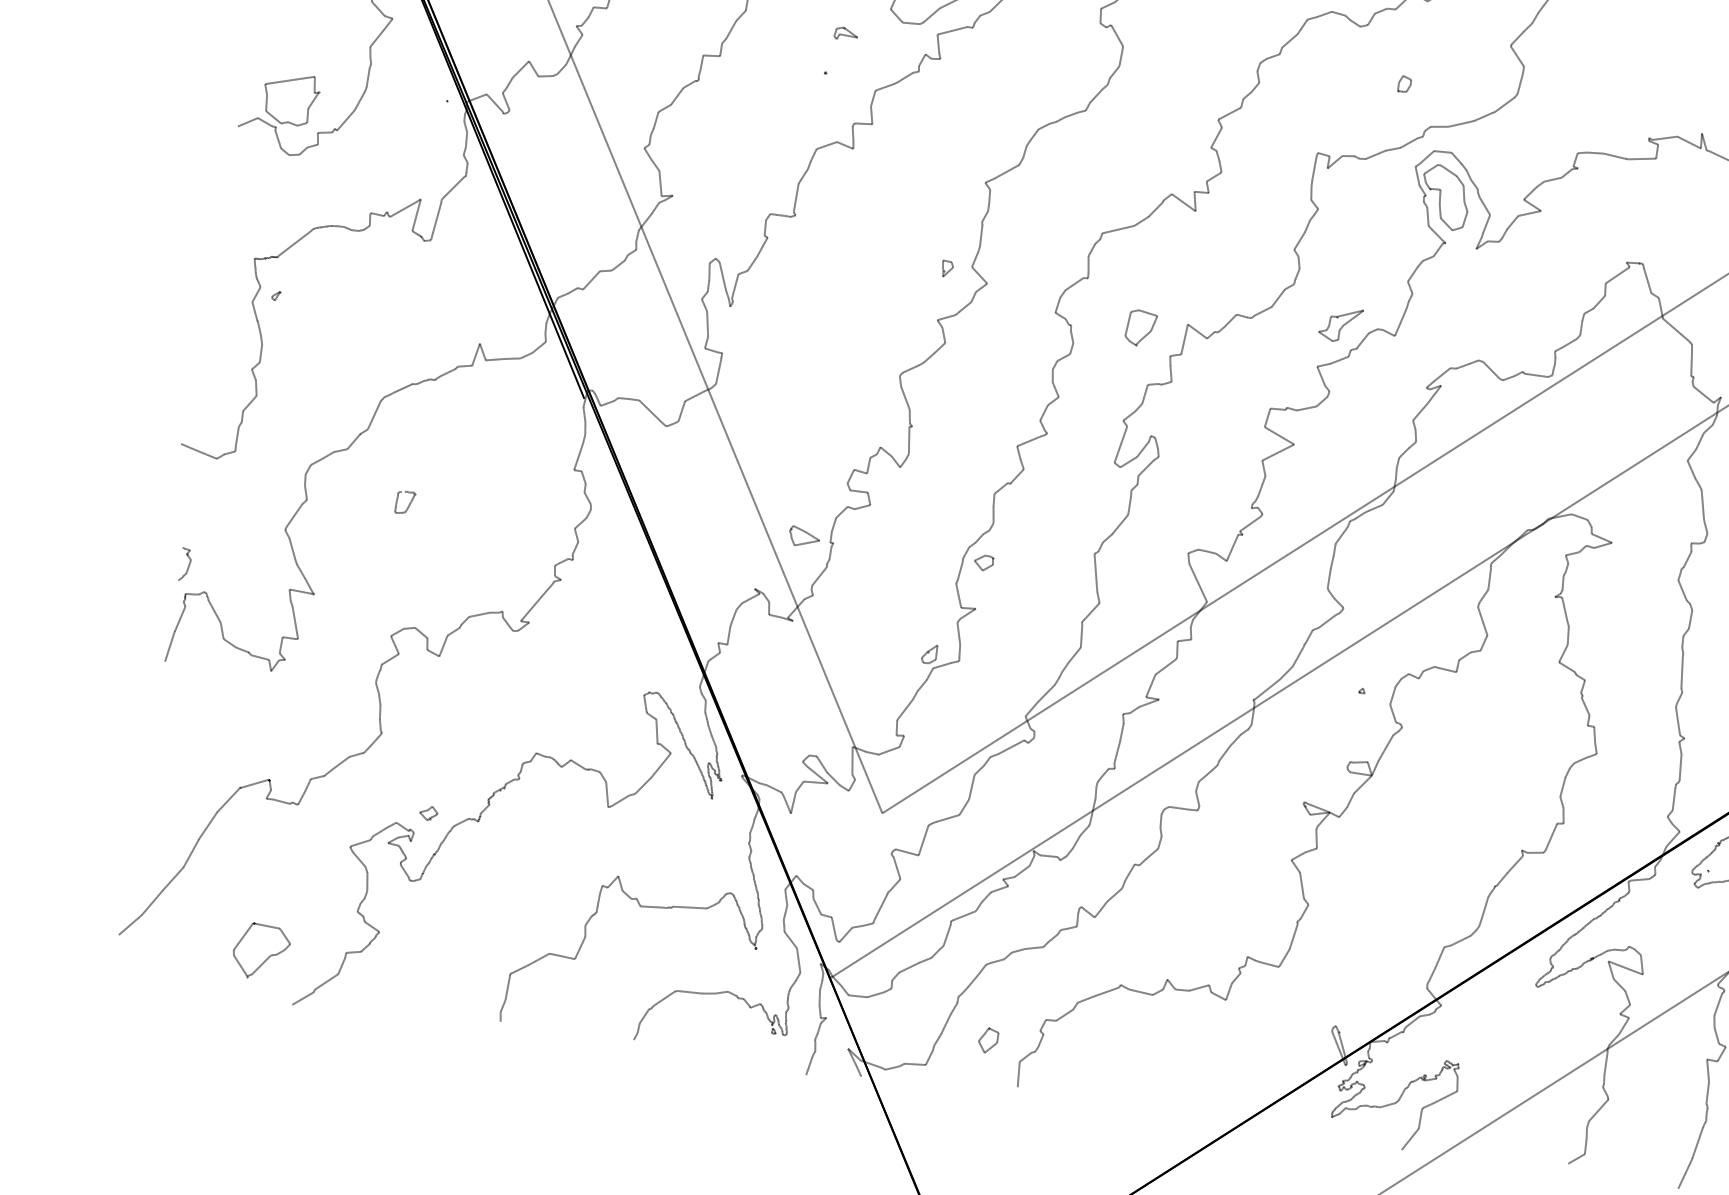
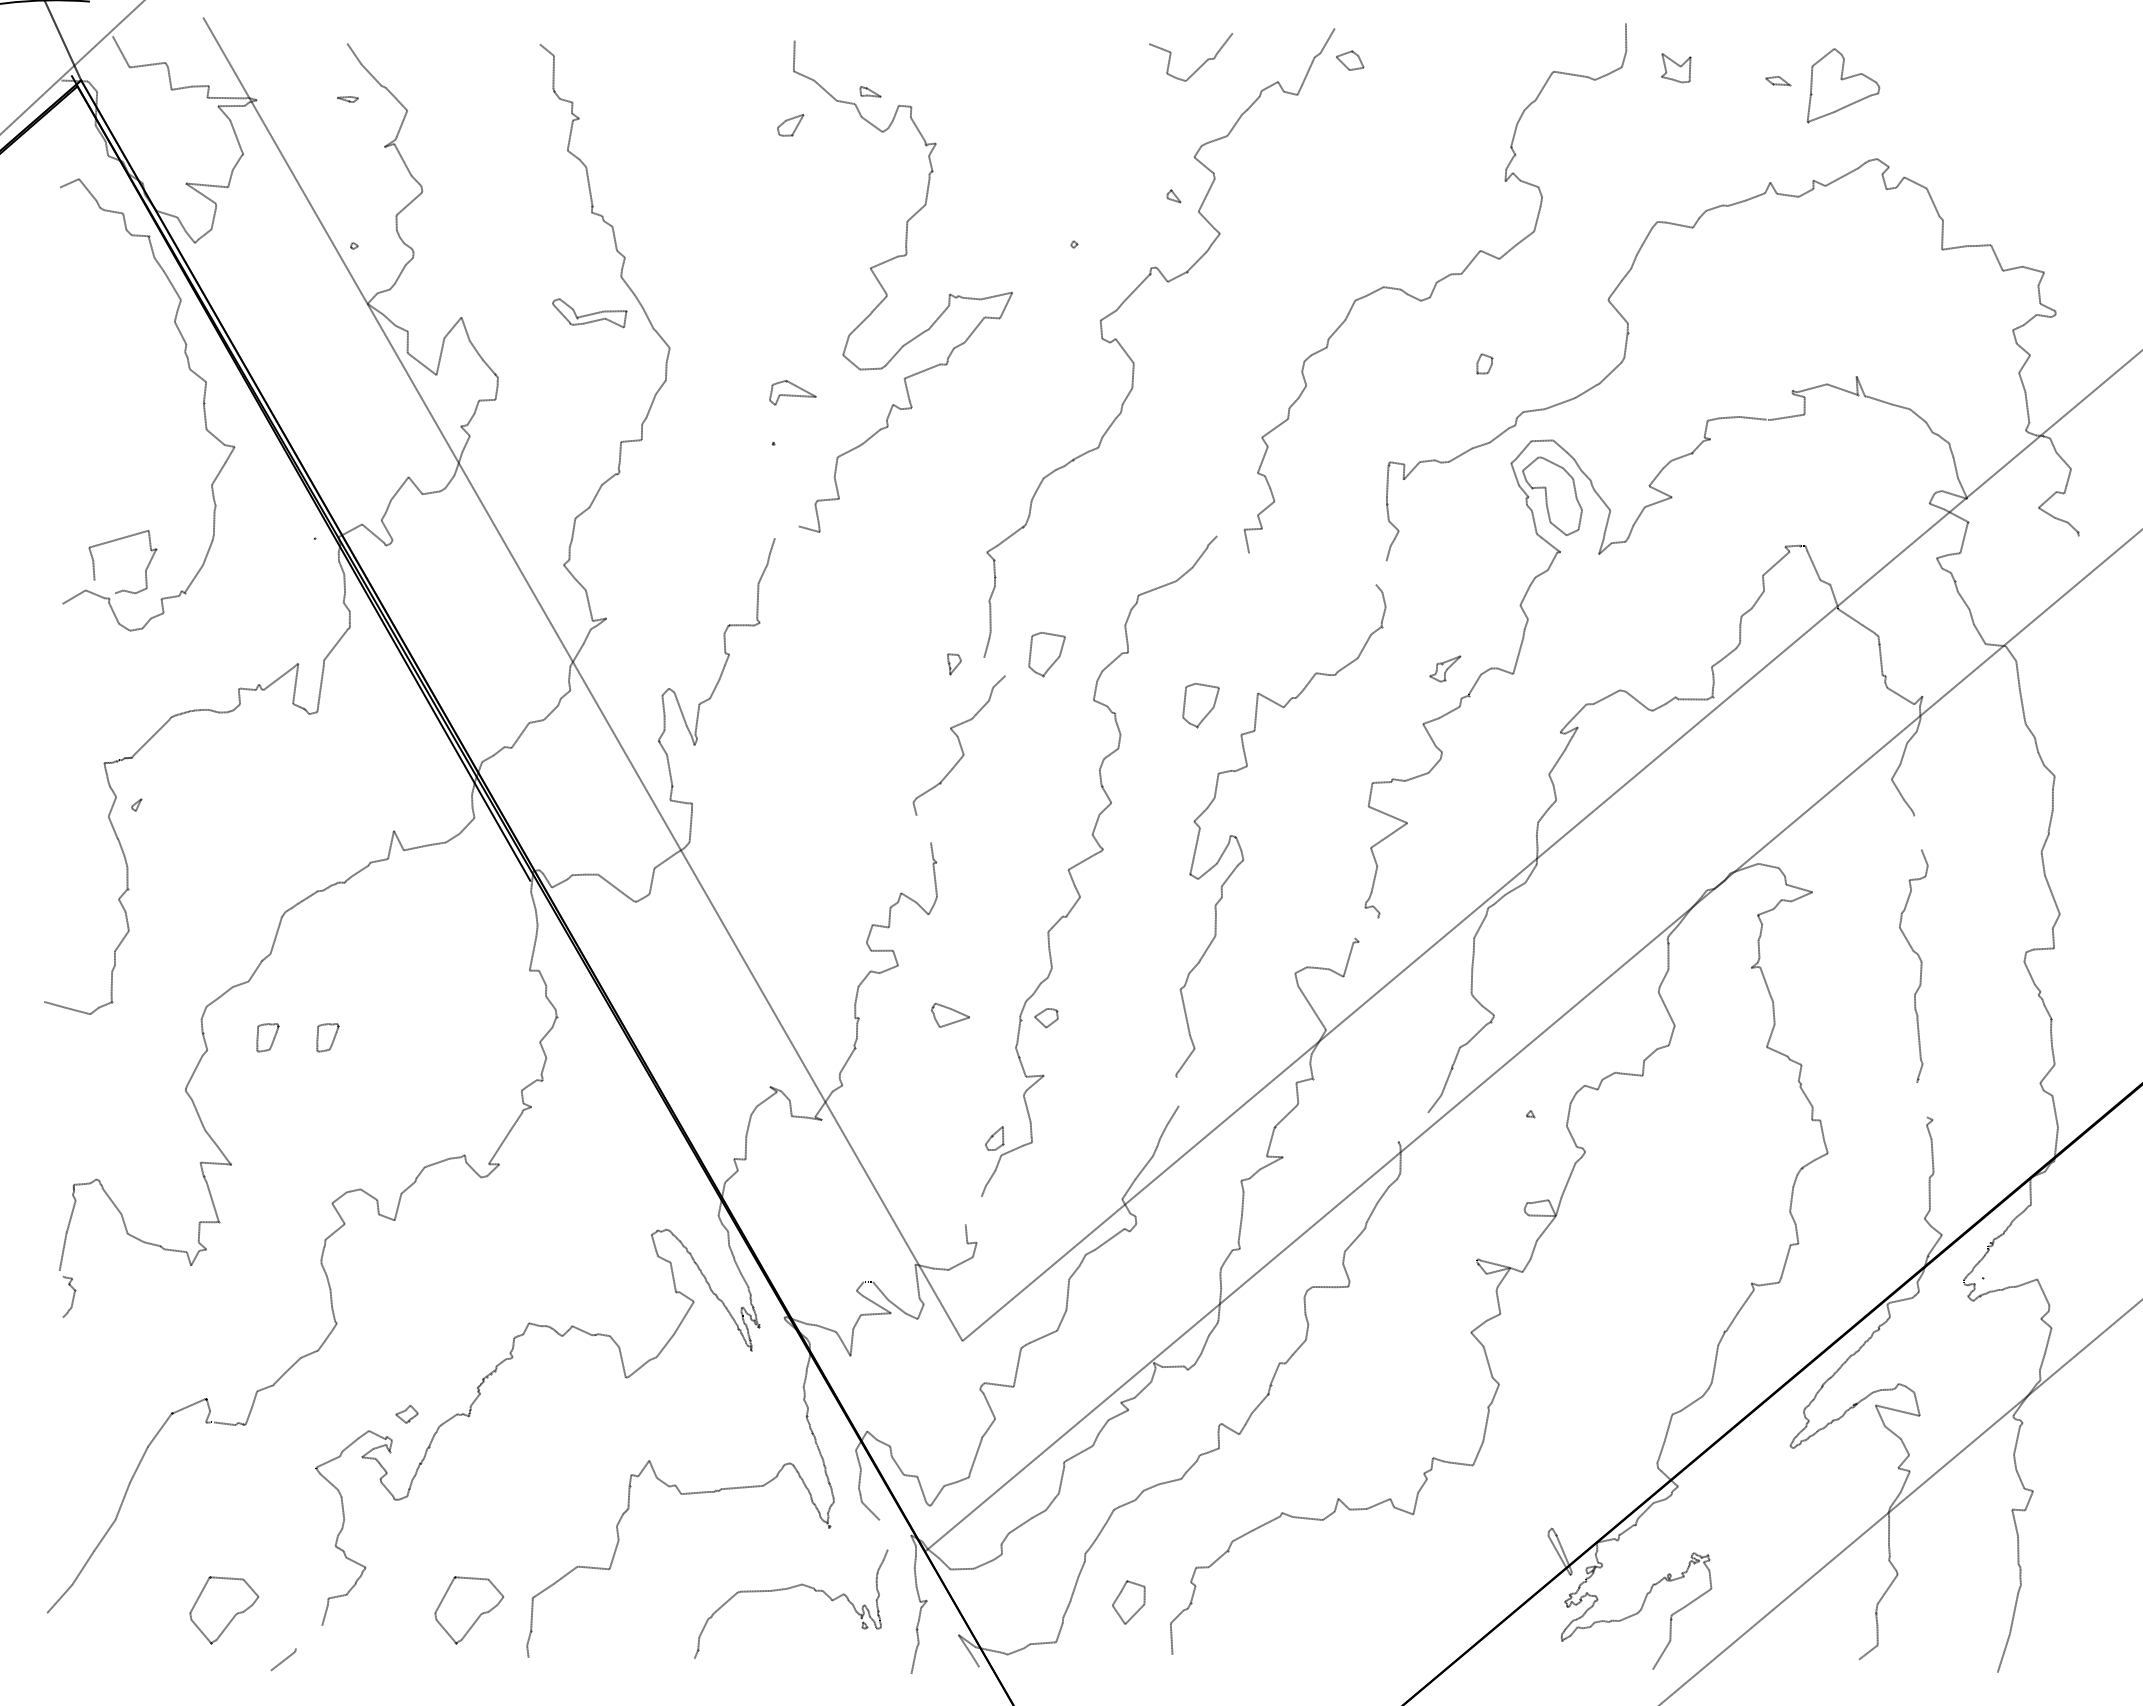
part: (846, 33) -> (792, 392), size x1.6
line: (273, 116) -> (104, 586), removed
line: (826, 145) -> (786, 532), removed
line: (1184, 202) -> (1233, 544), removed
line: (1299, 240) -> (1381, 572), removed
part: (1022, 271) -> (1046, 654), added
line: (979, 275) -> (994, 666), removed
part: (1341, 324) -> (1445, 668), size x0.6
line: (905, 397) -> (923, 828), removed
part: (356, 496) -> (267, 1037), added
line: (1702, 505) -> (1917, 832), removed
line: (1250, 524) -> (1366, 927), removed
part: (804, 537) -> (950, 1015), moved
part: (185, 564) -> (69, 1296), moved
line: (1081, 635) -> (1177, 1091), removed
line: (1266, 689) -> (1413, 1127), removed
line: (904, 709) -> (973, 1210), removed
line: (1677, 720) -> (1921, 1099), removed
line: (798, 960) -> (883, 1534), removed
part: (457, 977) -> (468, 1610), added
line: (327, 981) -> (309, 1636), removed
part: (987, 1040) -> (1128, 1602), size x1.4

